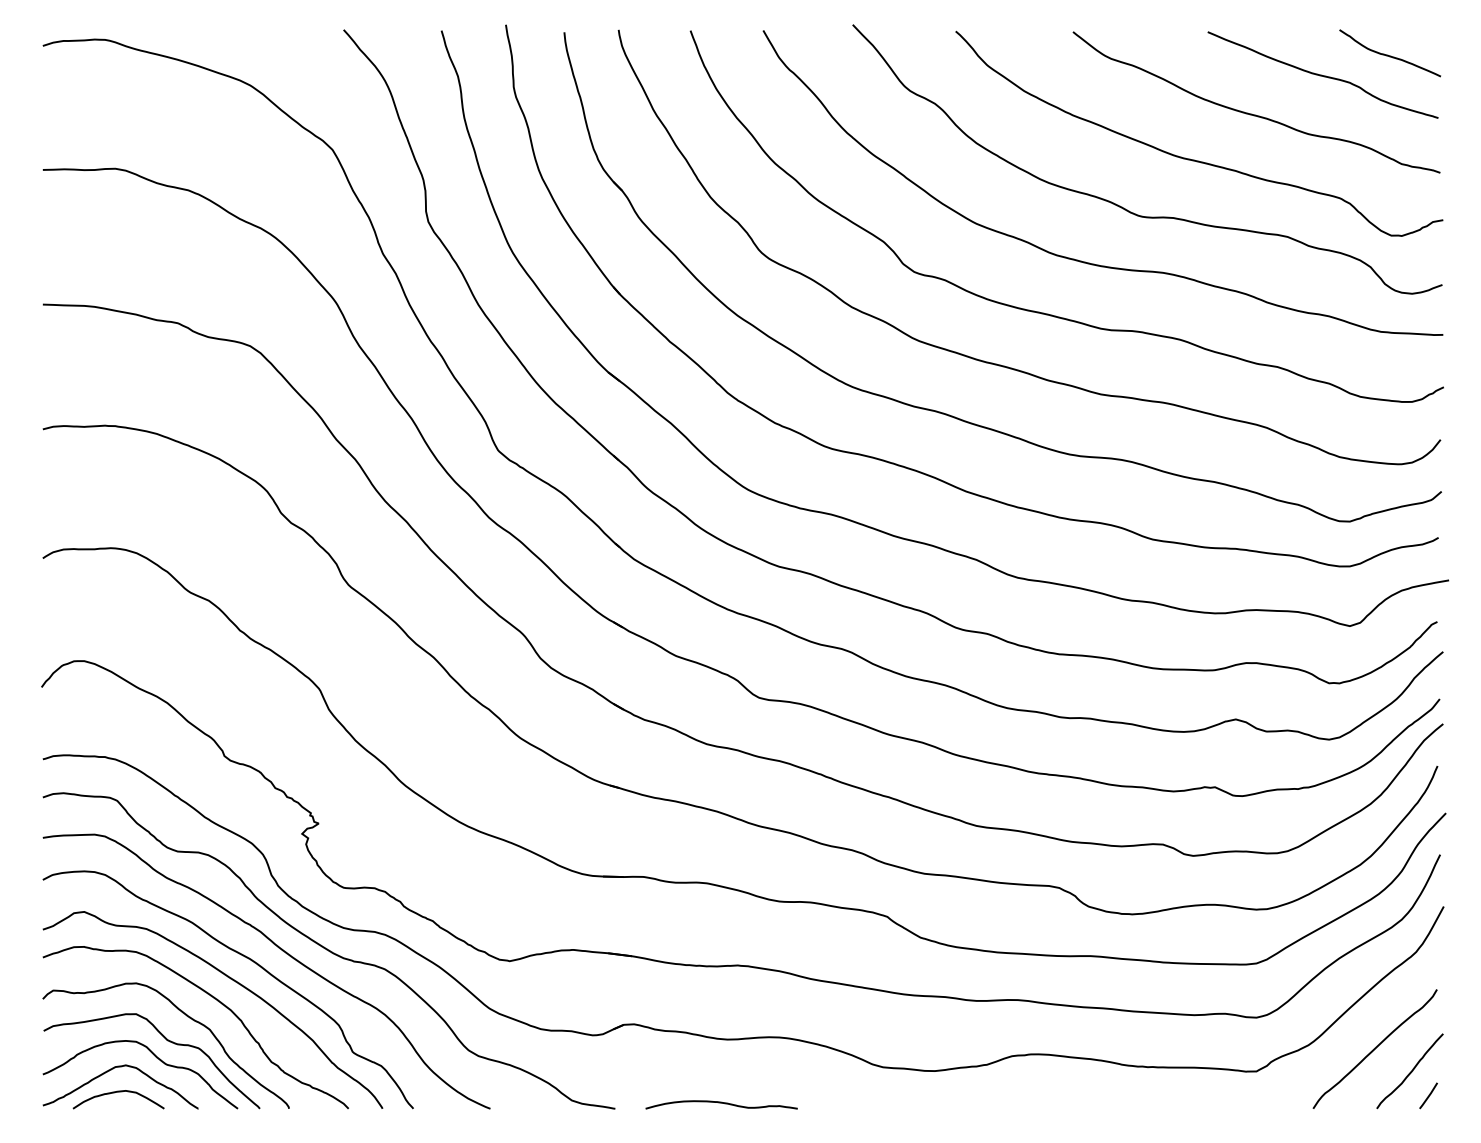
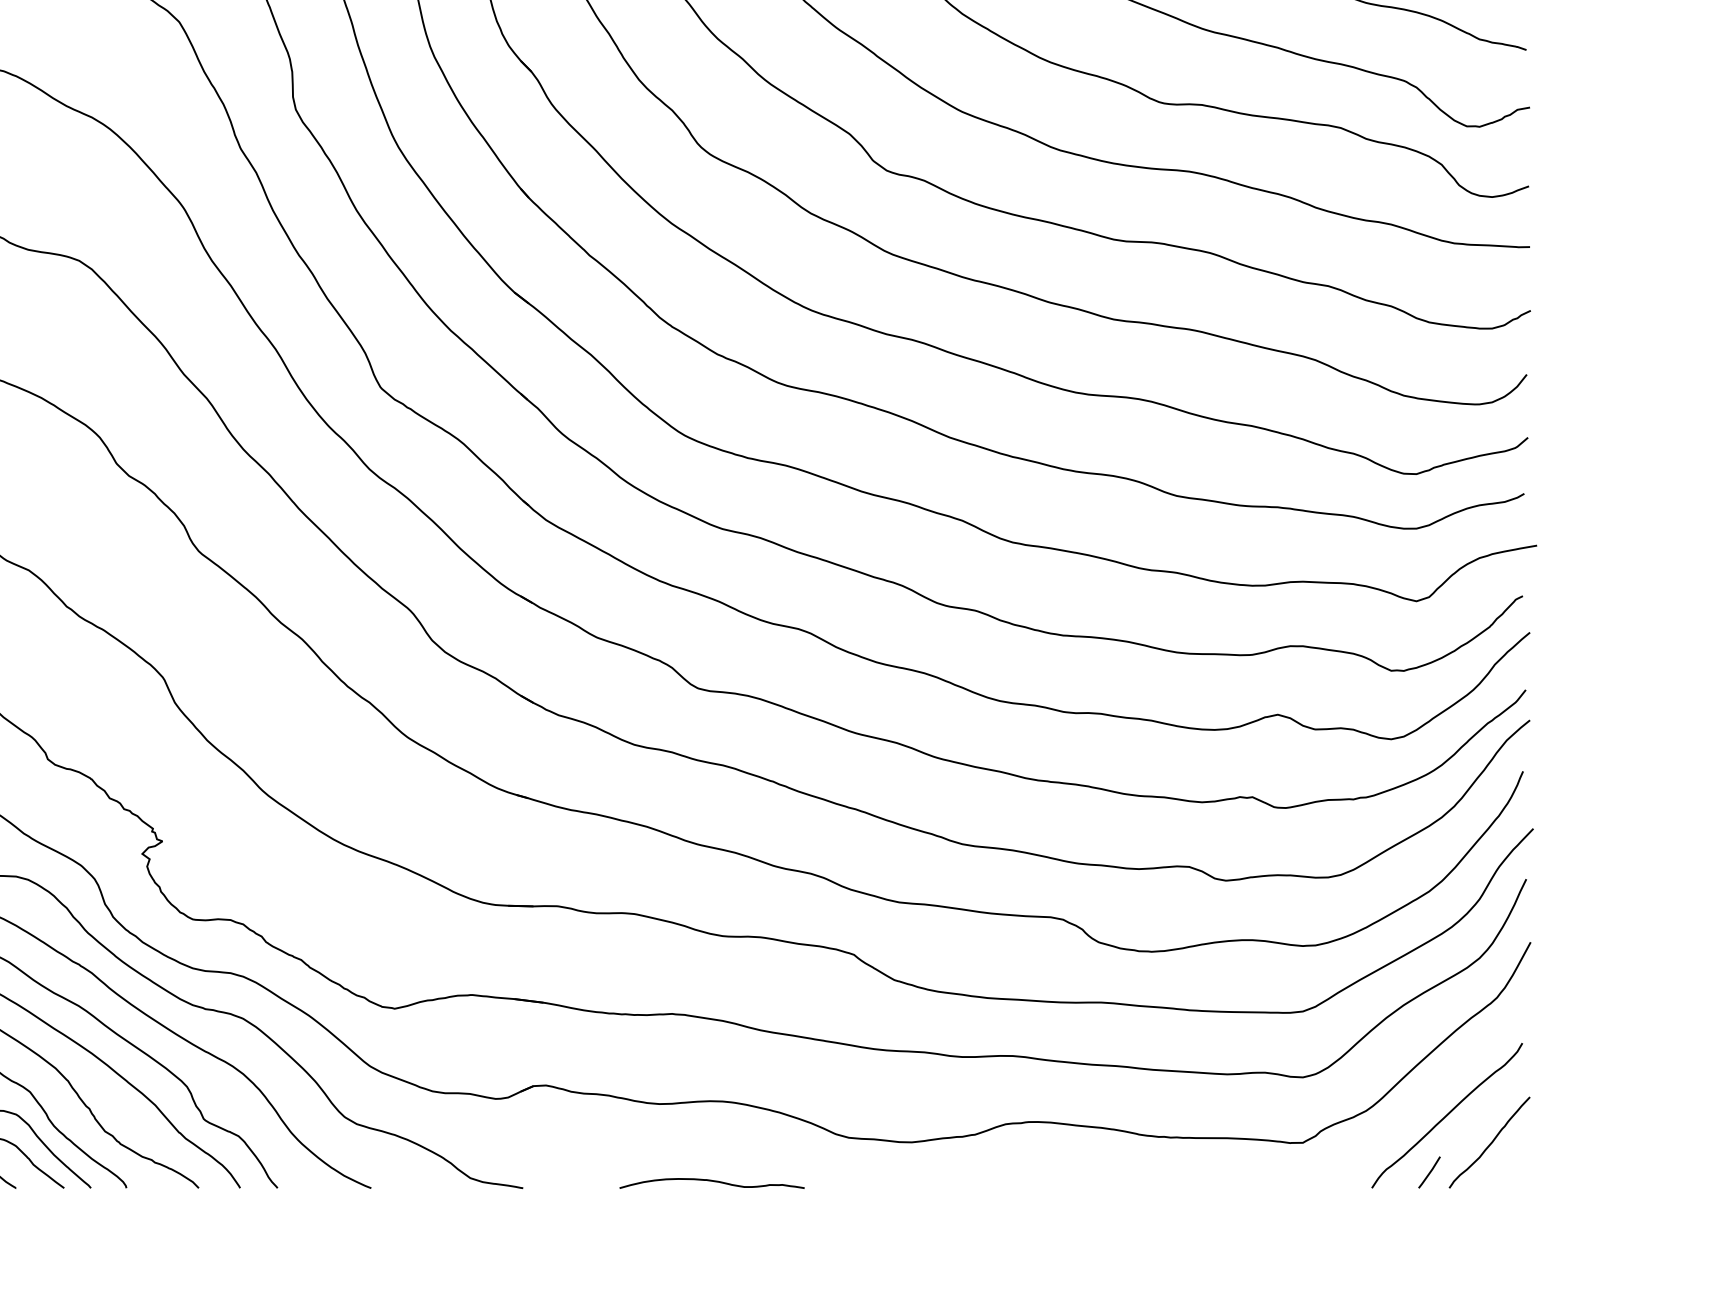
line: (1428, 1095) -> (1429, 1172), moved
curve: (721, 1103) -> (711, 1181), moved

